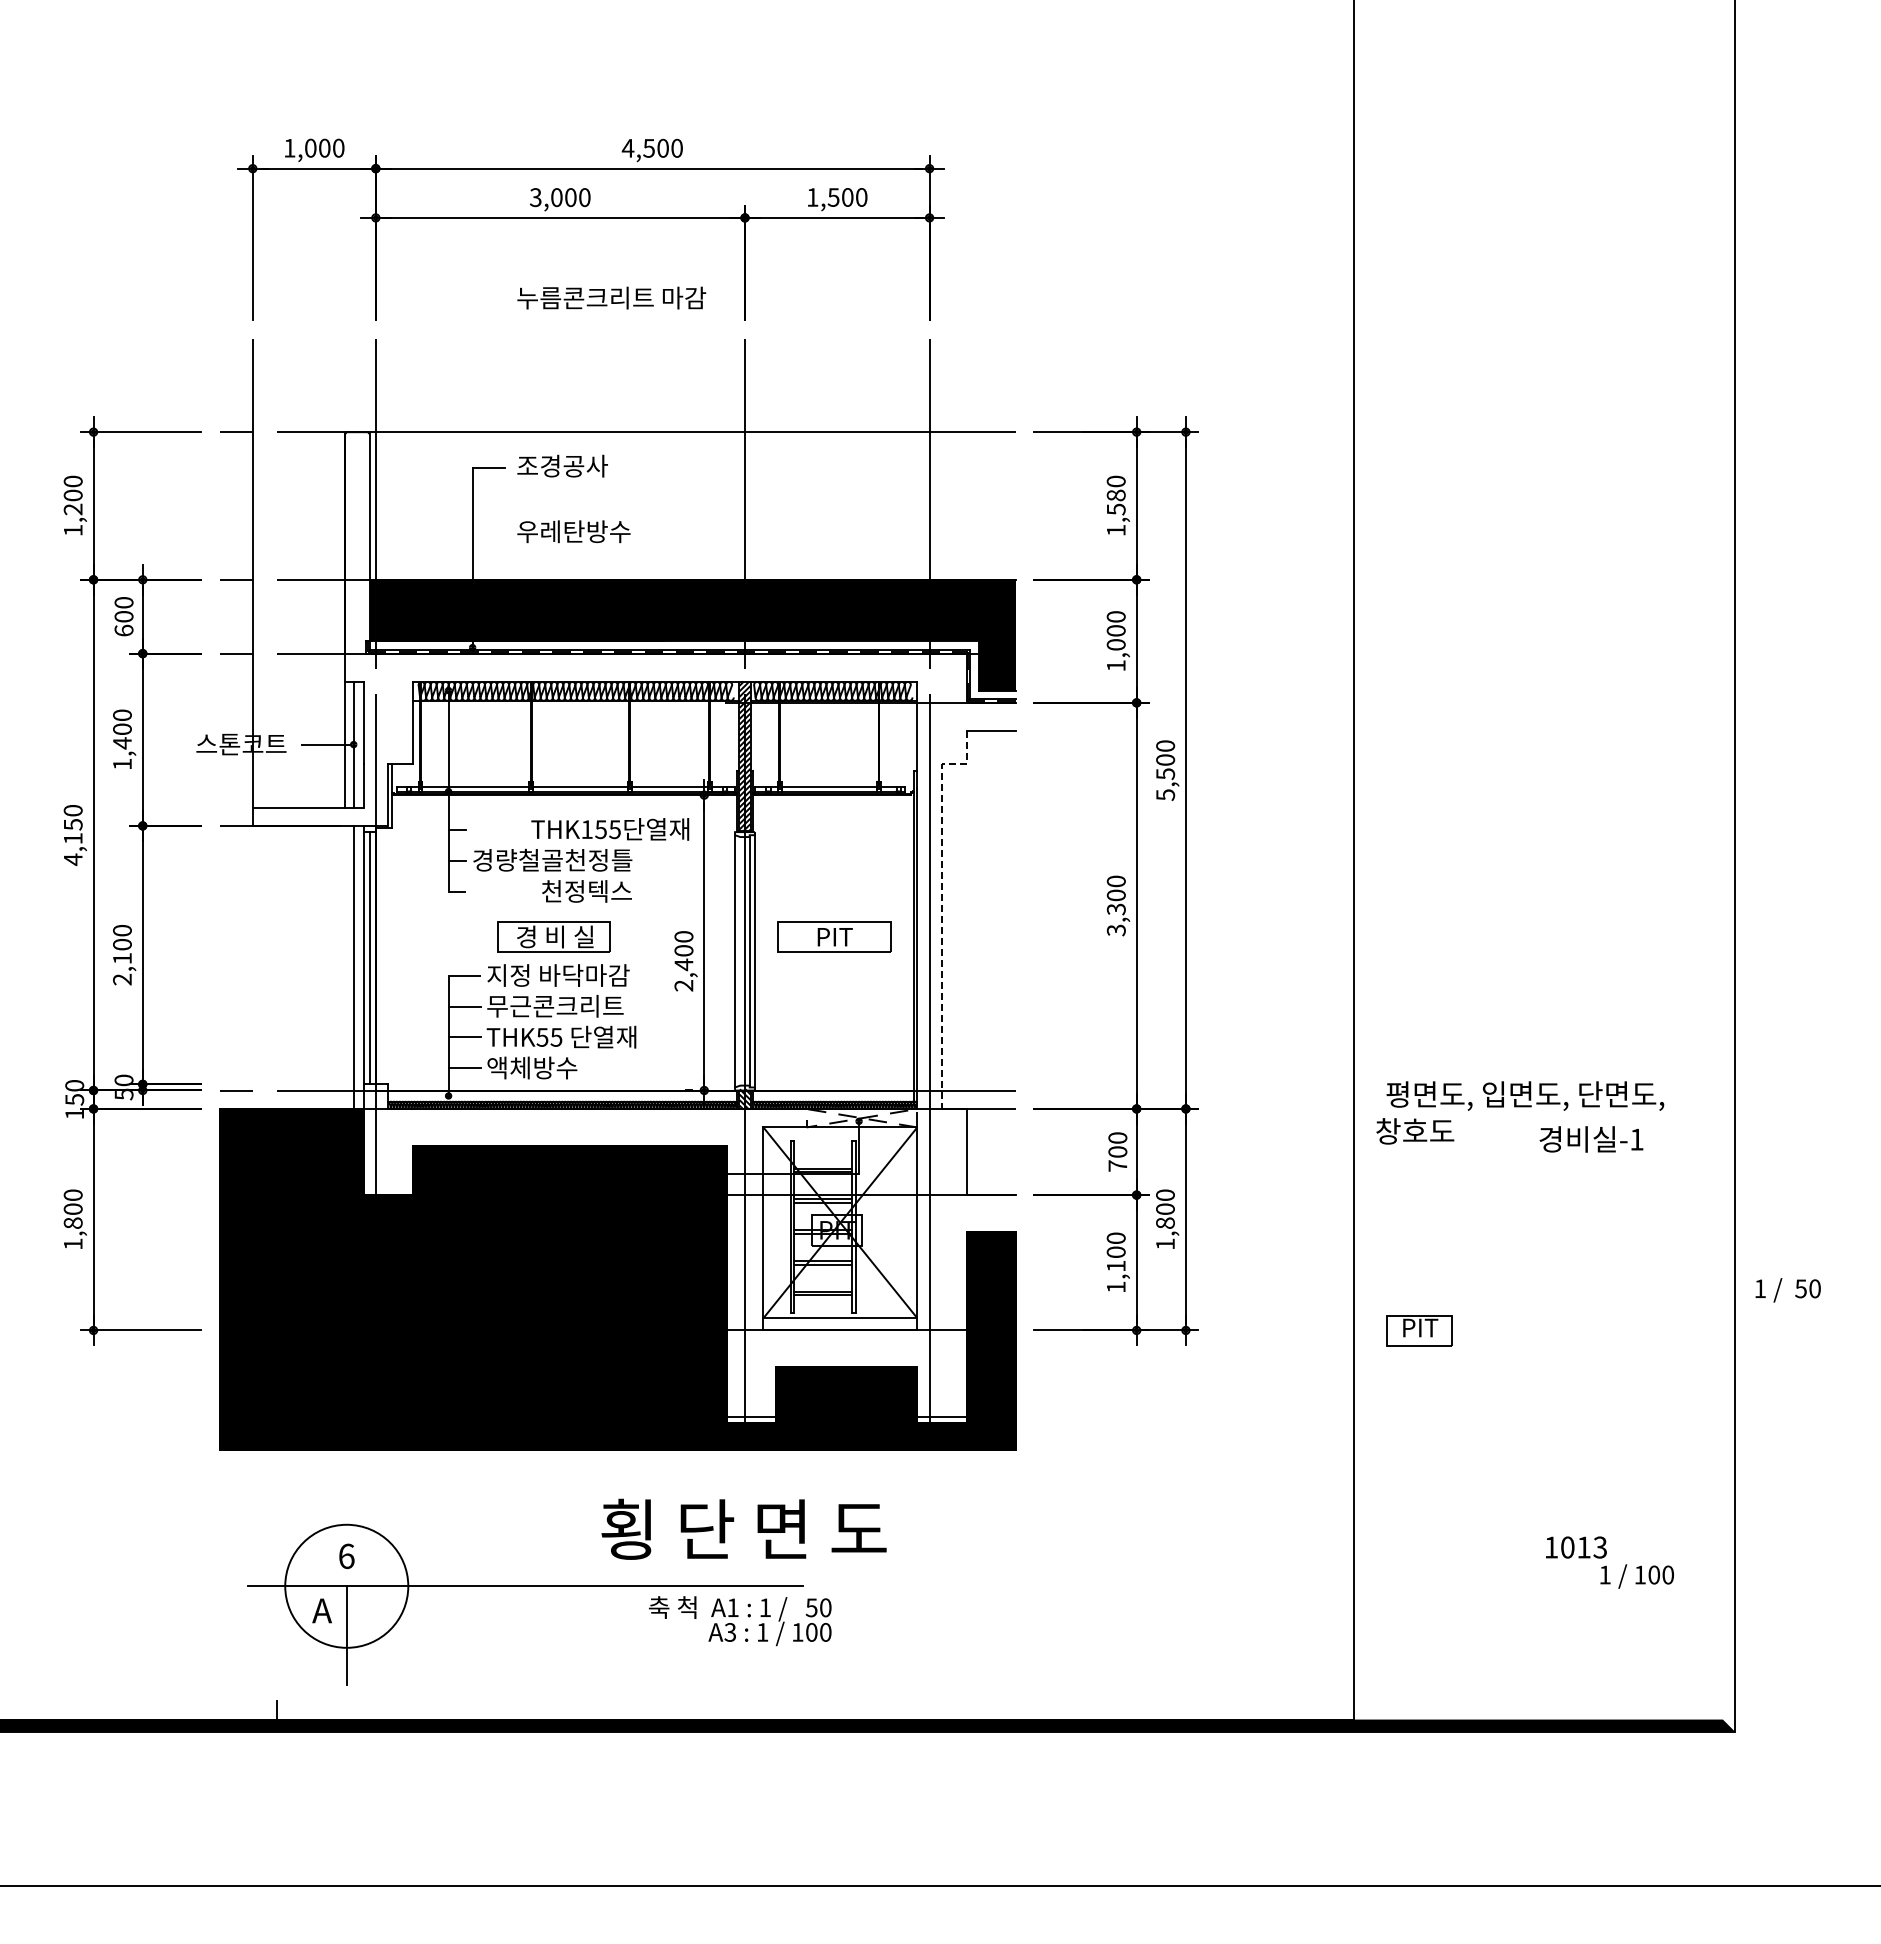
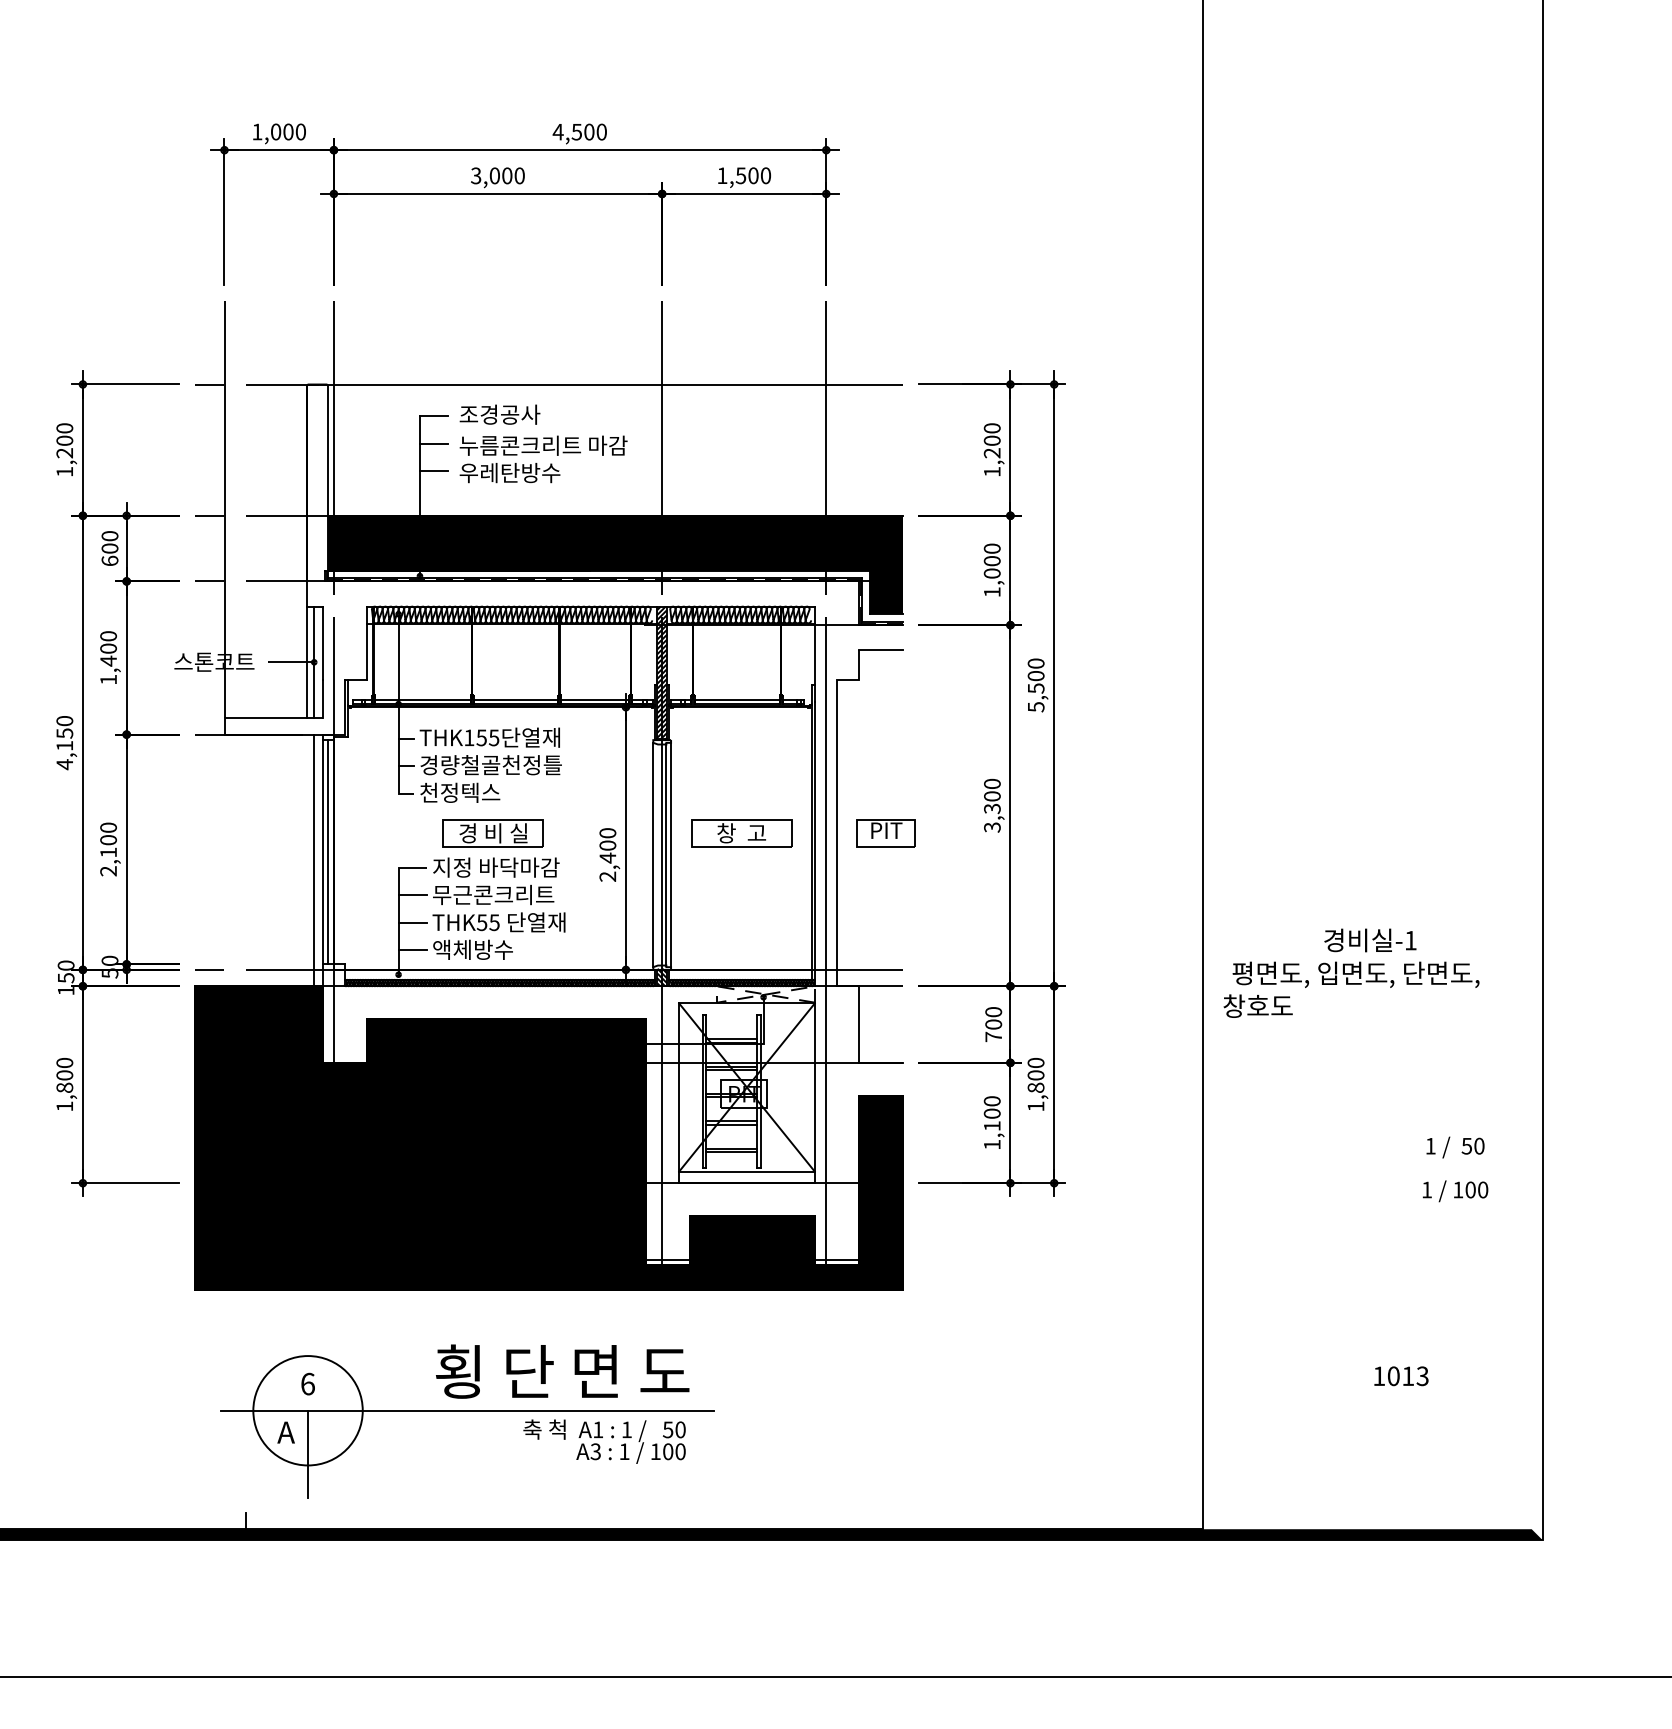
text: (611, 297) -> (543, 445), moved
line: (488, 498) -> (434, 443), added
text: (1115, 502) -> (991, 447), 1,580 -> 1,200
line: (488, 529) -> (434, 471), added
text: (610, 829) -> (490, 737), moved
text: (586, 891) -> (459, 792), moved
line: (941, 906) -> (836, 806), dashed -> solid
text: (834, 936) -> (741, 832), PIT -> 창  고
text: (1591, 1139) -> (1370, 940), moved
text: (1787, 1290) -> (1454, 1147), moved
part: (1419, 1330) -> (885, 832), moved
text: (743, 1528) -> (562, 1370), moved
text: (1636, 1576) -> (1454, 1191), moved
text: (740, 1621) -> (604, 1442), moved

